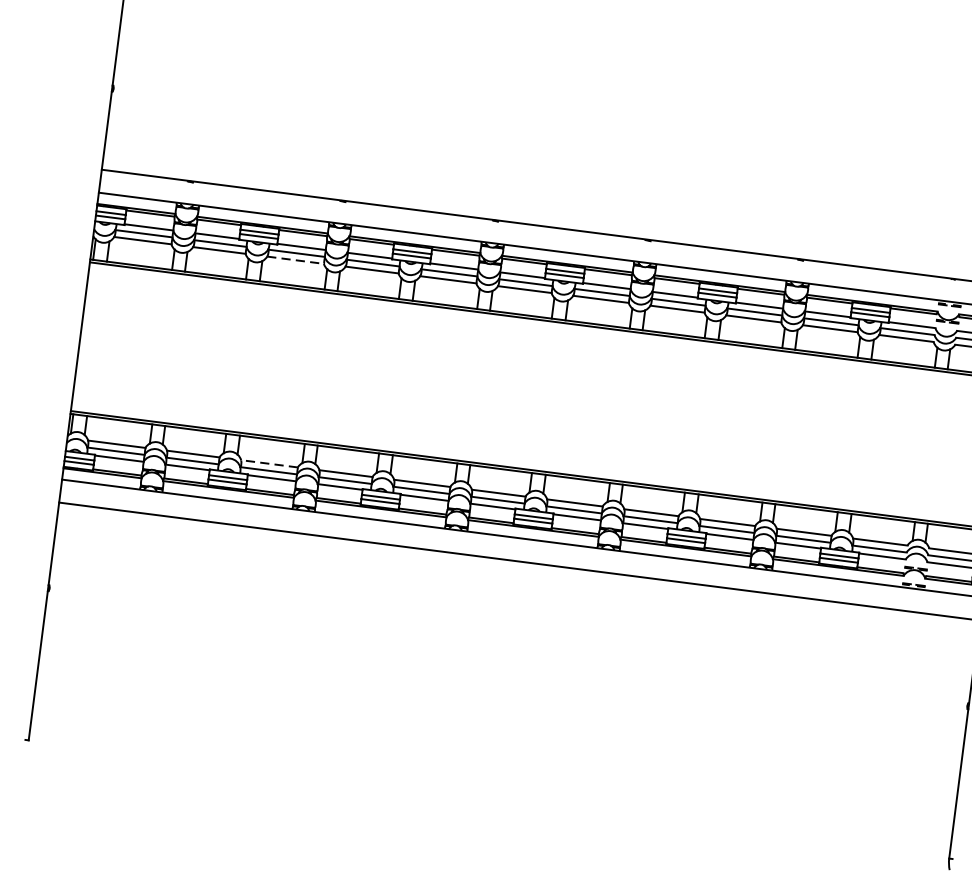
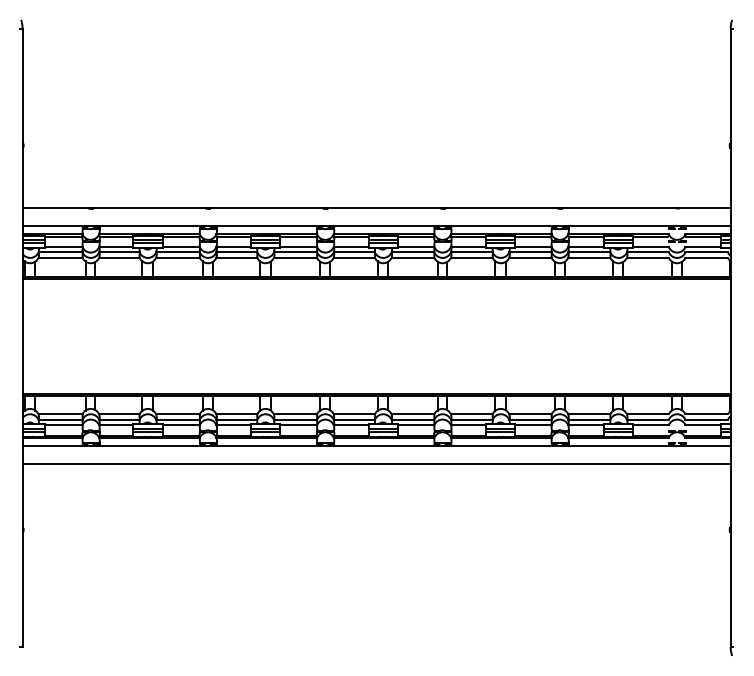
line: (296, 259) -> (178, 257), dashed -> solid
line: (270, 464) -> (178, 414), dashed -> solid

